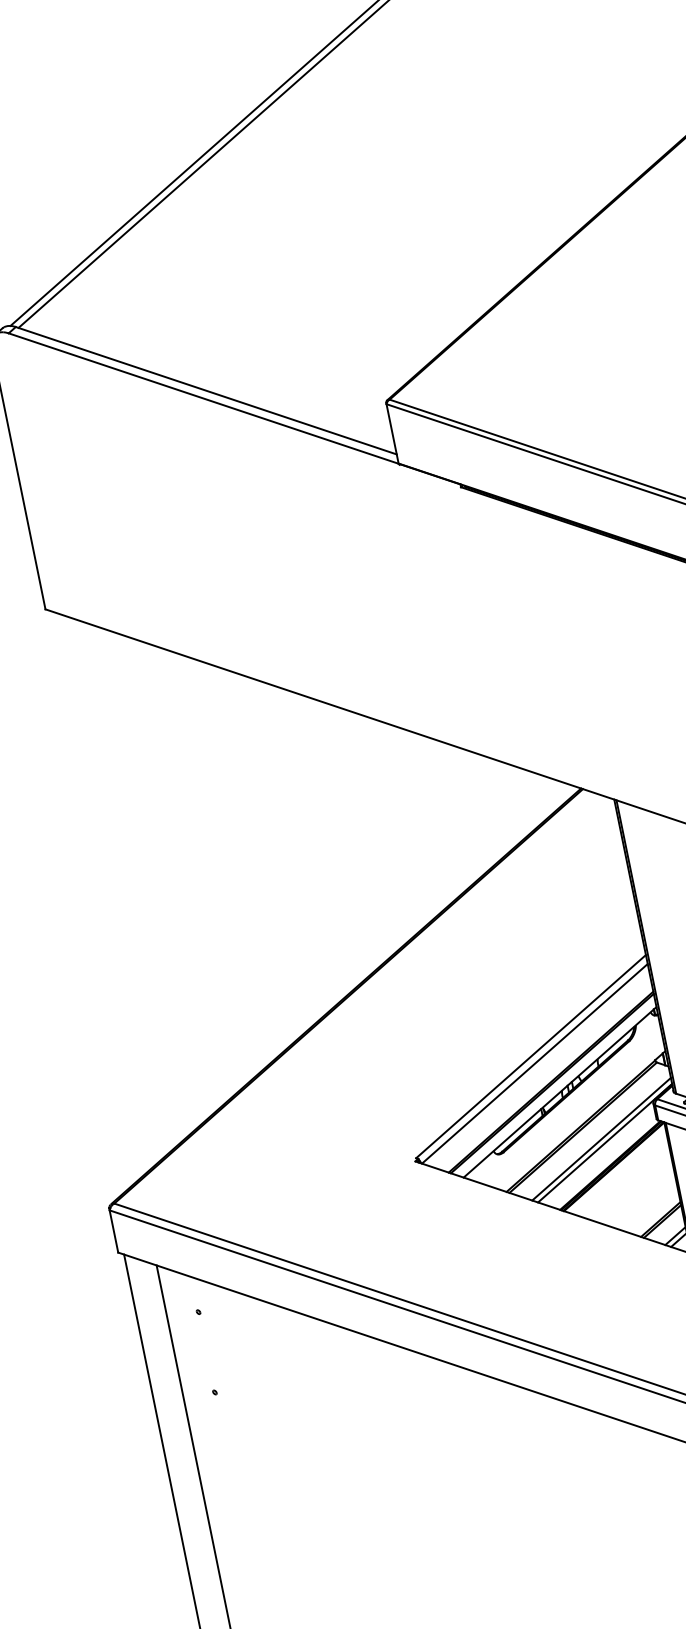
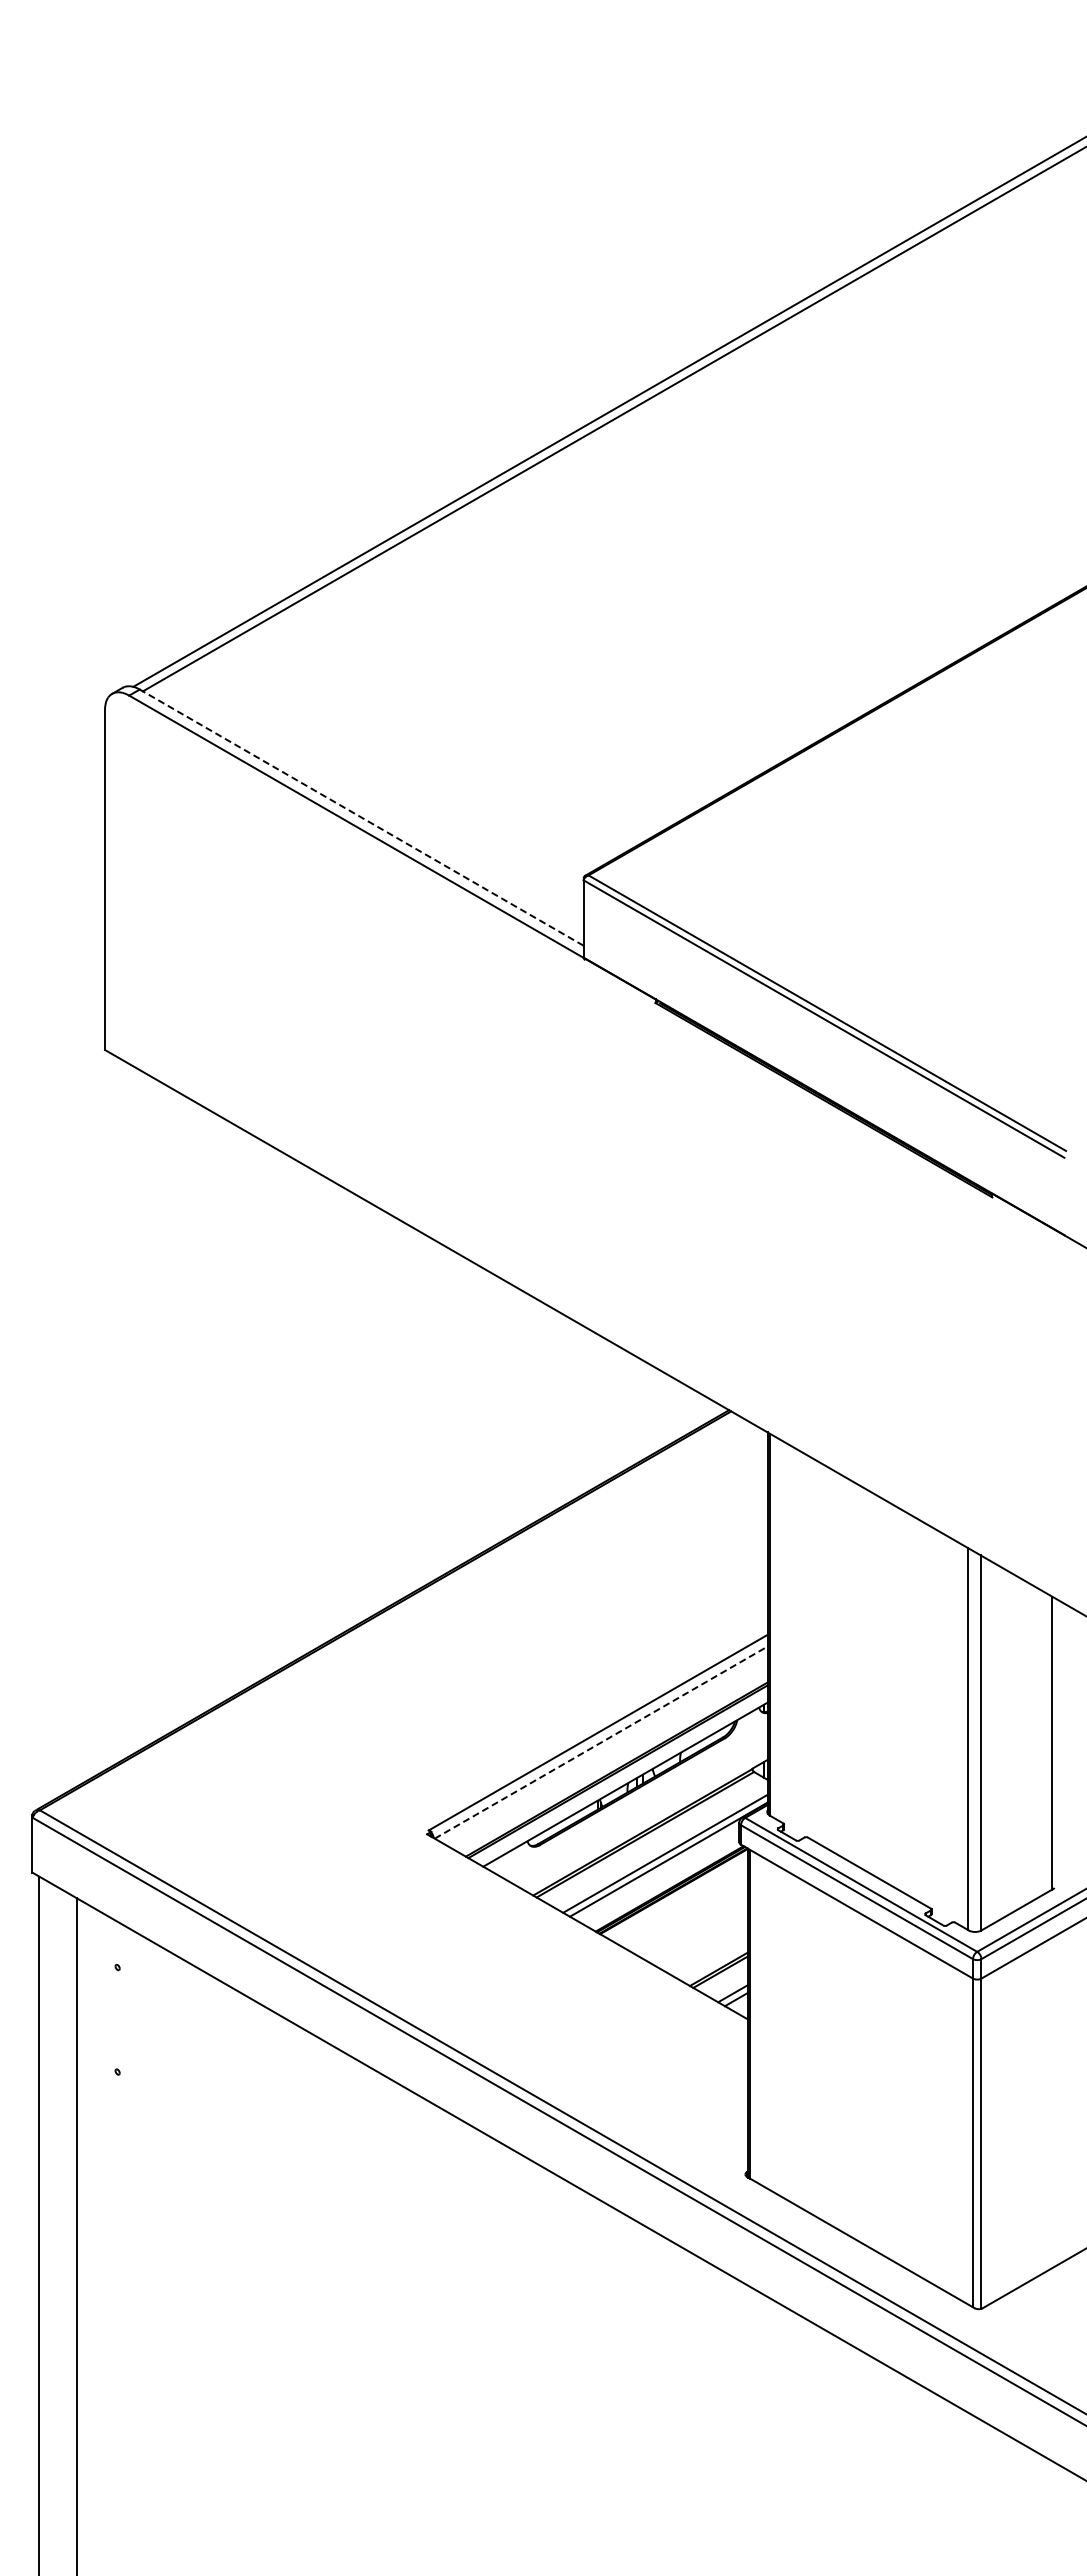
line: (206, 390) -> (361, 817), solid -> dashed
line: (535, 1063) -> (601, 1742), solid -> dashed

